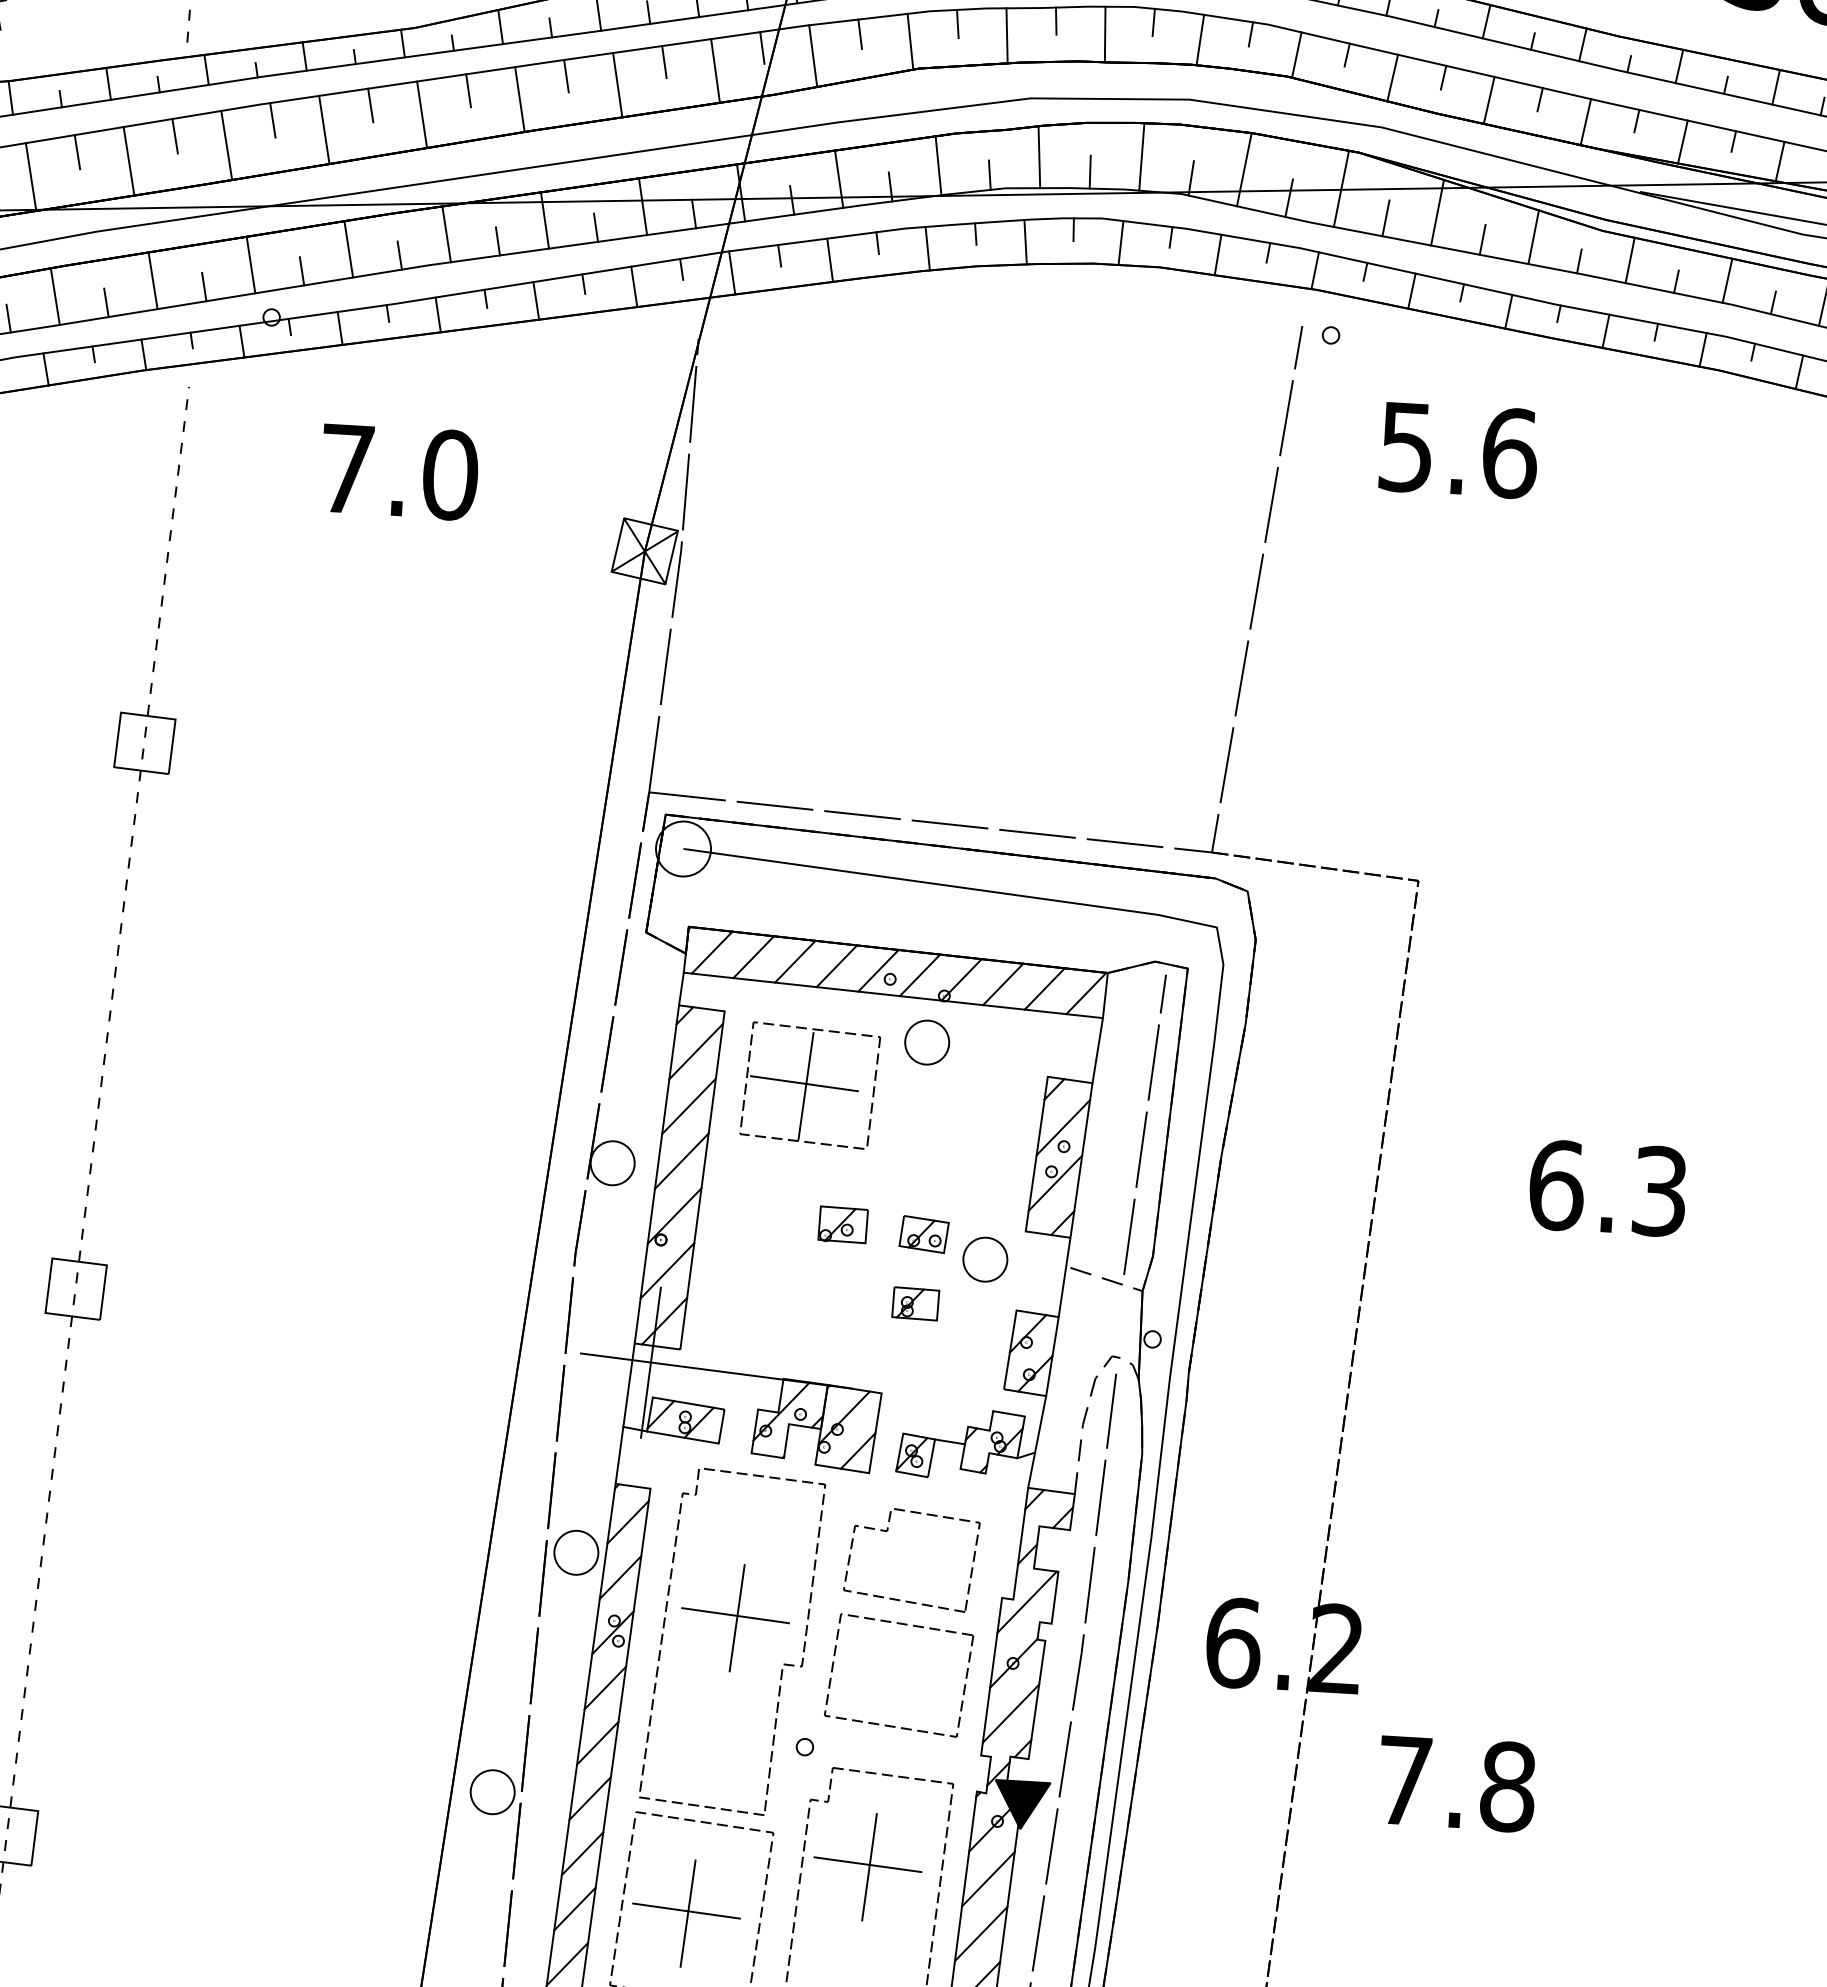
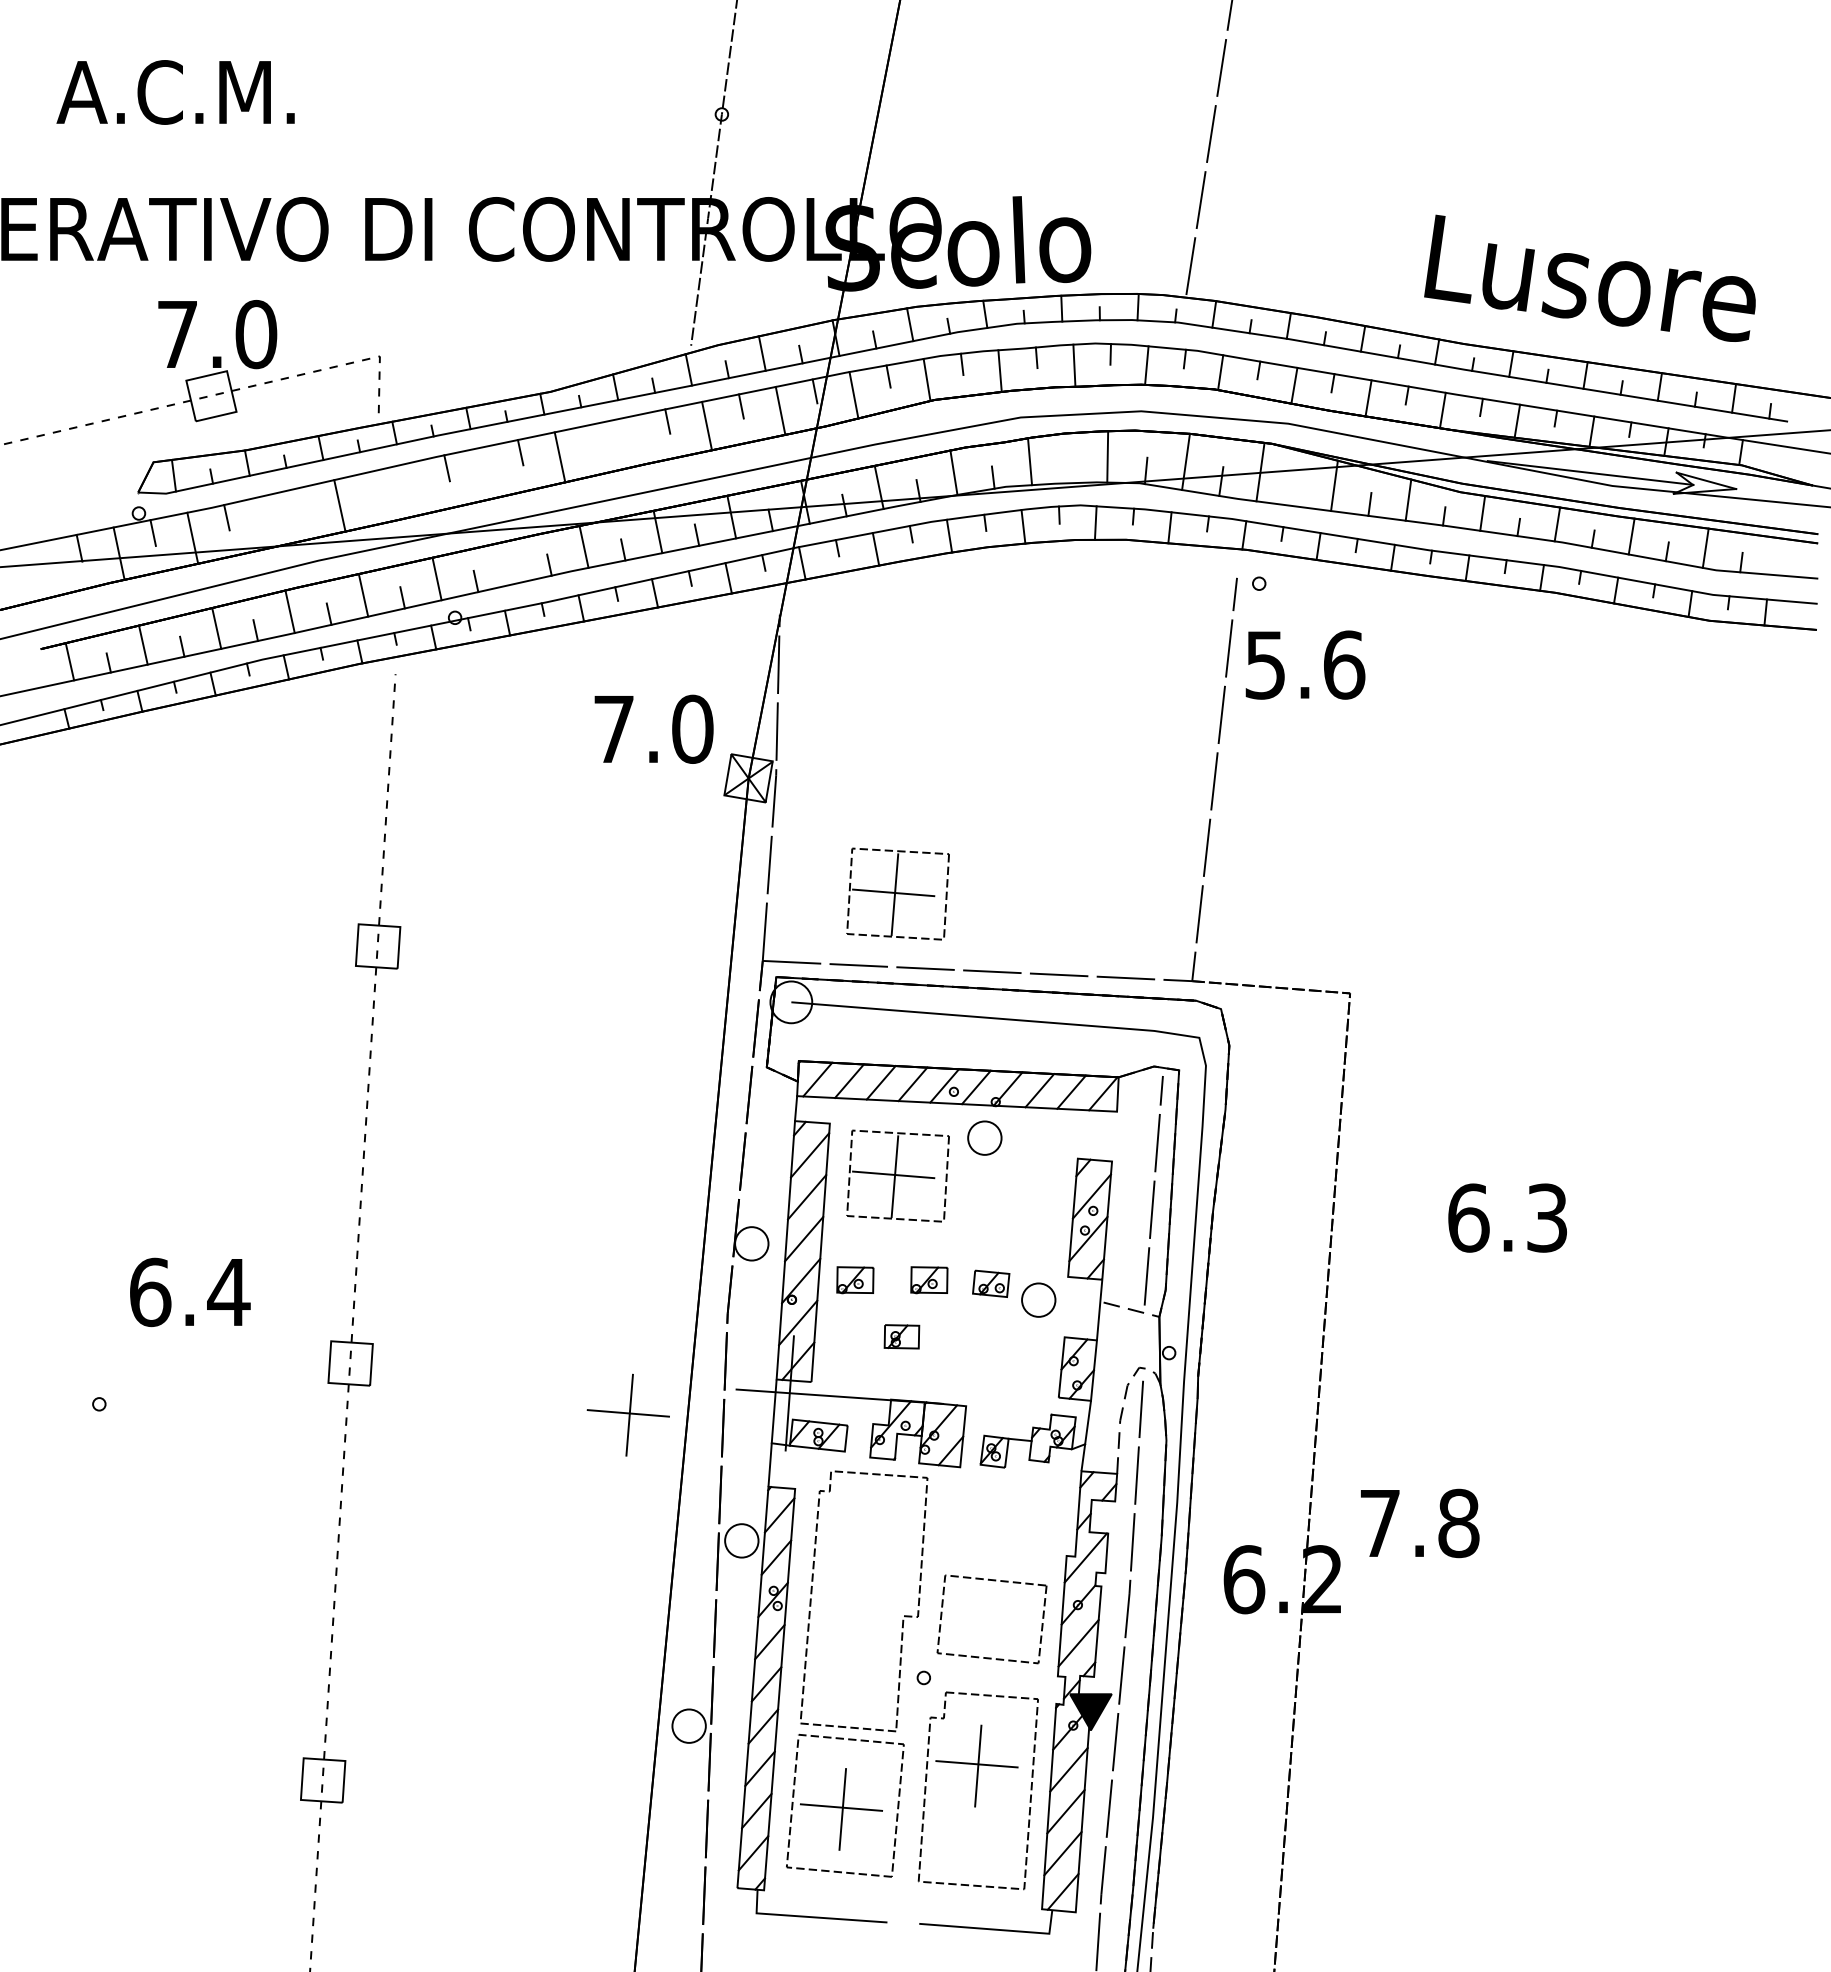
line: (467, 89) -> (593, 436), removed
line: (519, 99) -> (633, 441), removed
line: (324, 128) -> (486, 472), removed
line: (174, 135) -> (373, 484), removed
line: (225, 145) -> (412, 489), removed
line: (77, 152) -> (300, 501), removed
line: (1089, 171) -> (1068, 470), removed
line: (30, 176) -> (265, 521), removed
line: (1385, 218) -> (1295, 492), removed
line: (348, 249) -> (510, 562), removed
text: (1459, 449) -> (1305, 664), moved
text: (398, 470) -> (653, 728), moved
part: (831, 714) -> (897, 893), added
line: (1097, 1050) -> (1114, 1136), removed
part: (746, 1219) -> (855, 1280), added
part: (915, 1303) -> (901, 1336), moved
part: (888, 1531) -> (977, 1510), removed
part: (734, 1617) -> (627, 1414), moved
text: (1457, 1784) -> (1420, 1523), moved

